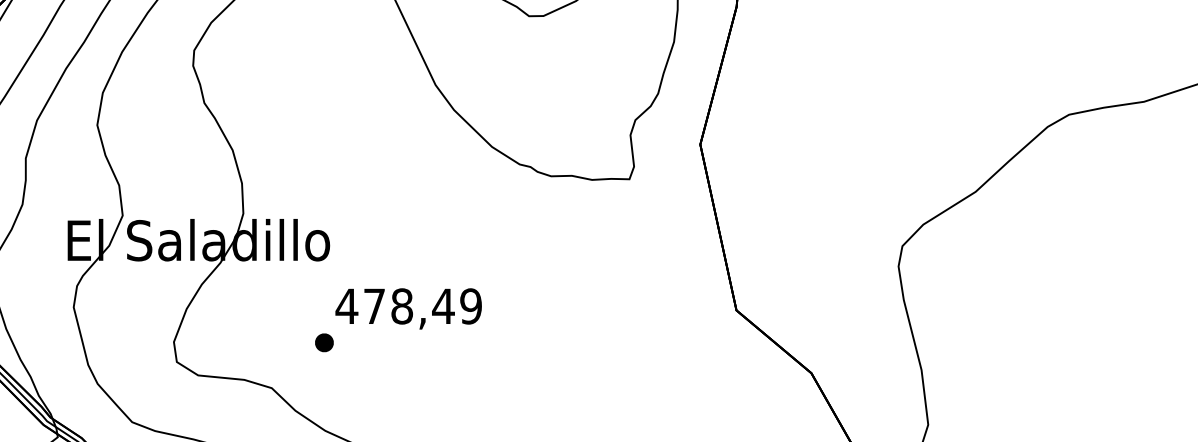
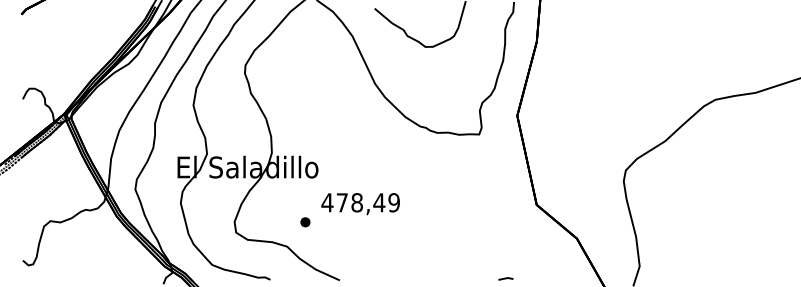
part: (324, 343) -> (305, 222), moved

